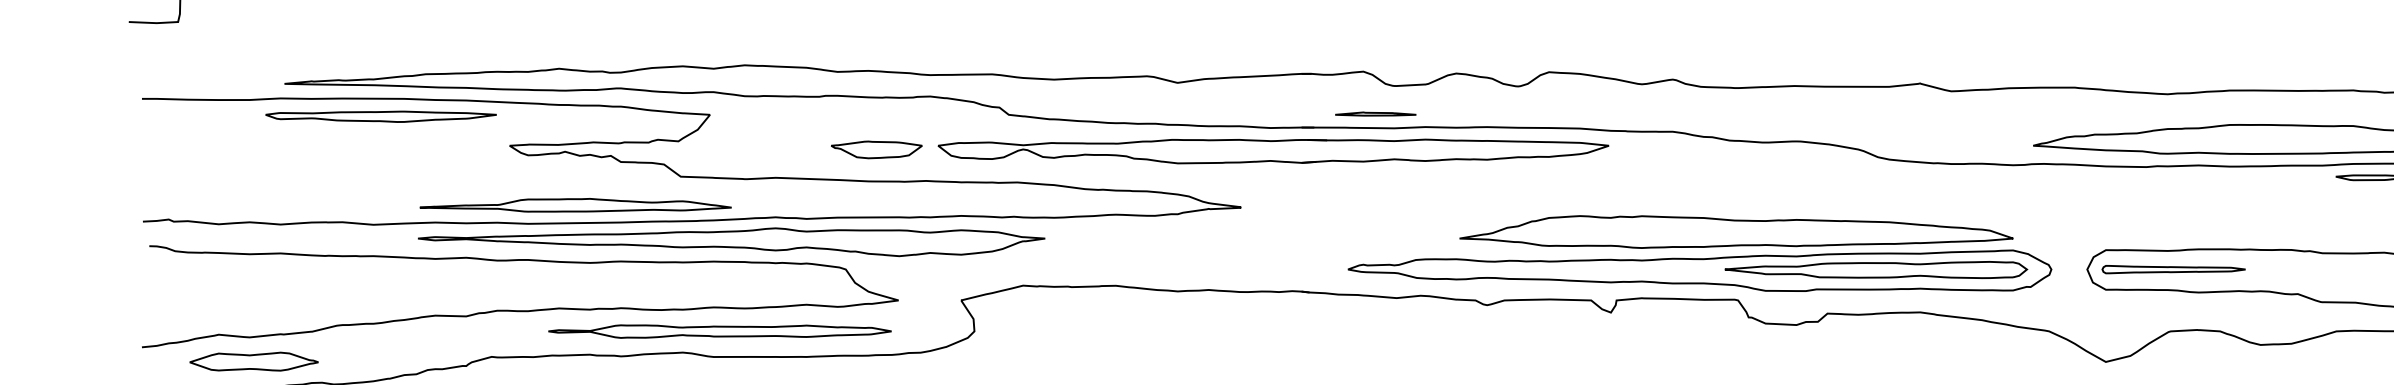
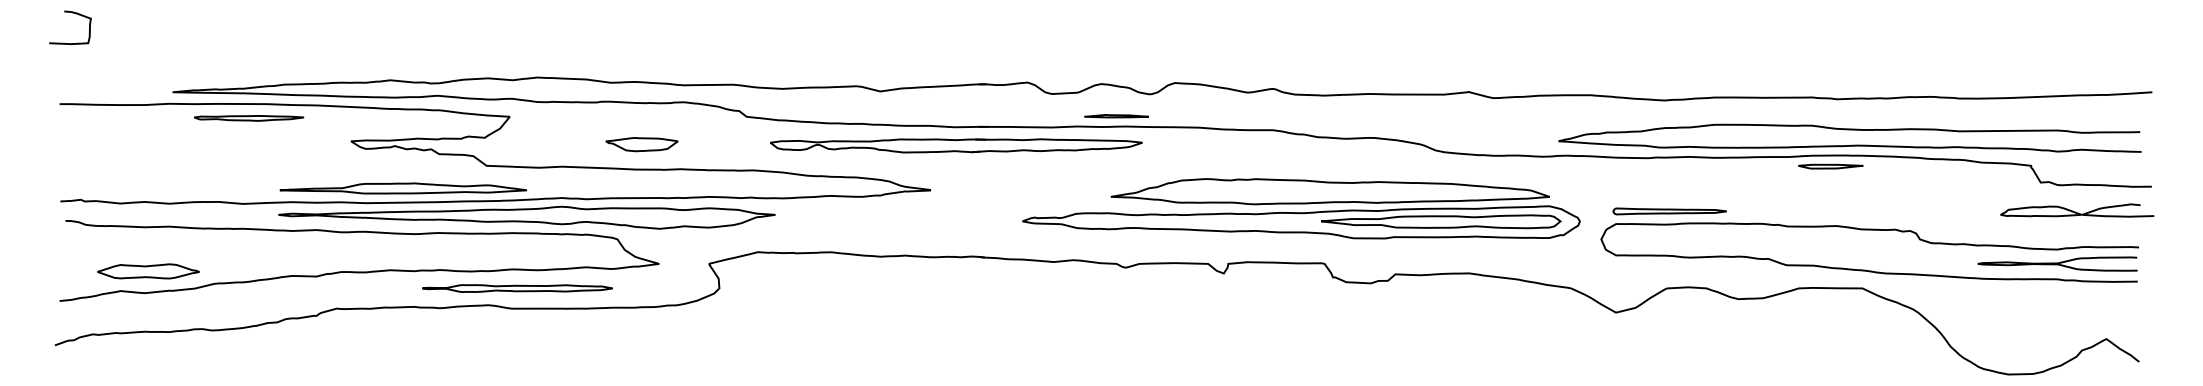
line: (1375, 114) -> (1116, 116), moved
part: (380, 116) -> (248, 118), size x0.6
part: (1273, 151) -> (956, 145), size x0.7
part: (1700, 253) -> (1301, 208), moved
part: (2173, 269) -> (1669, 211), moved
part: (719, 331) -> (517, 288), size x0.7
part: (254, 361) -> (148, 271), moved

